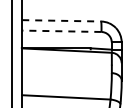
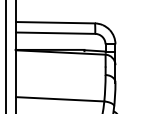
line: (61, 20) -> (55, 22), dashed -> solid
line: (61, 31) -> (55, 33), dashed -> solid

